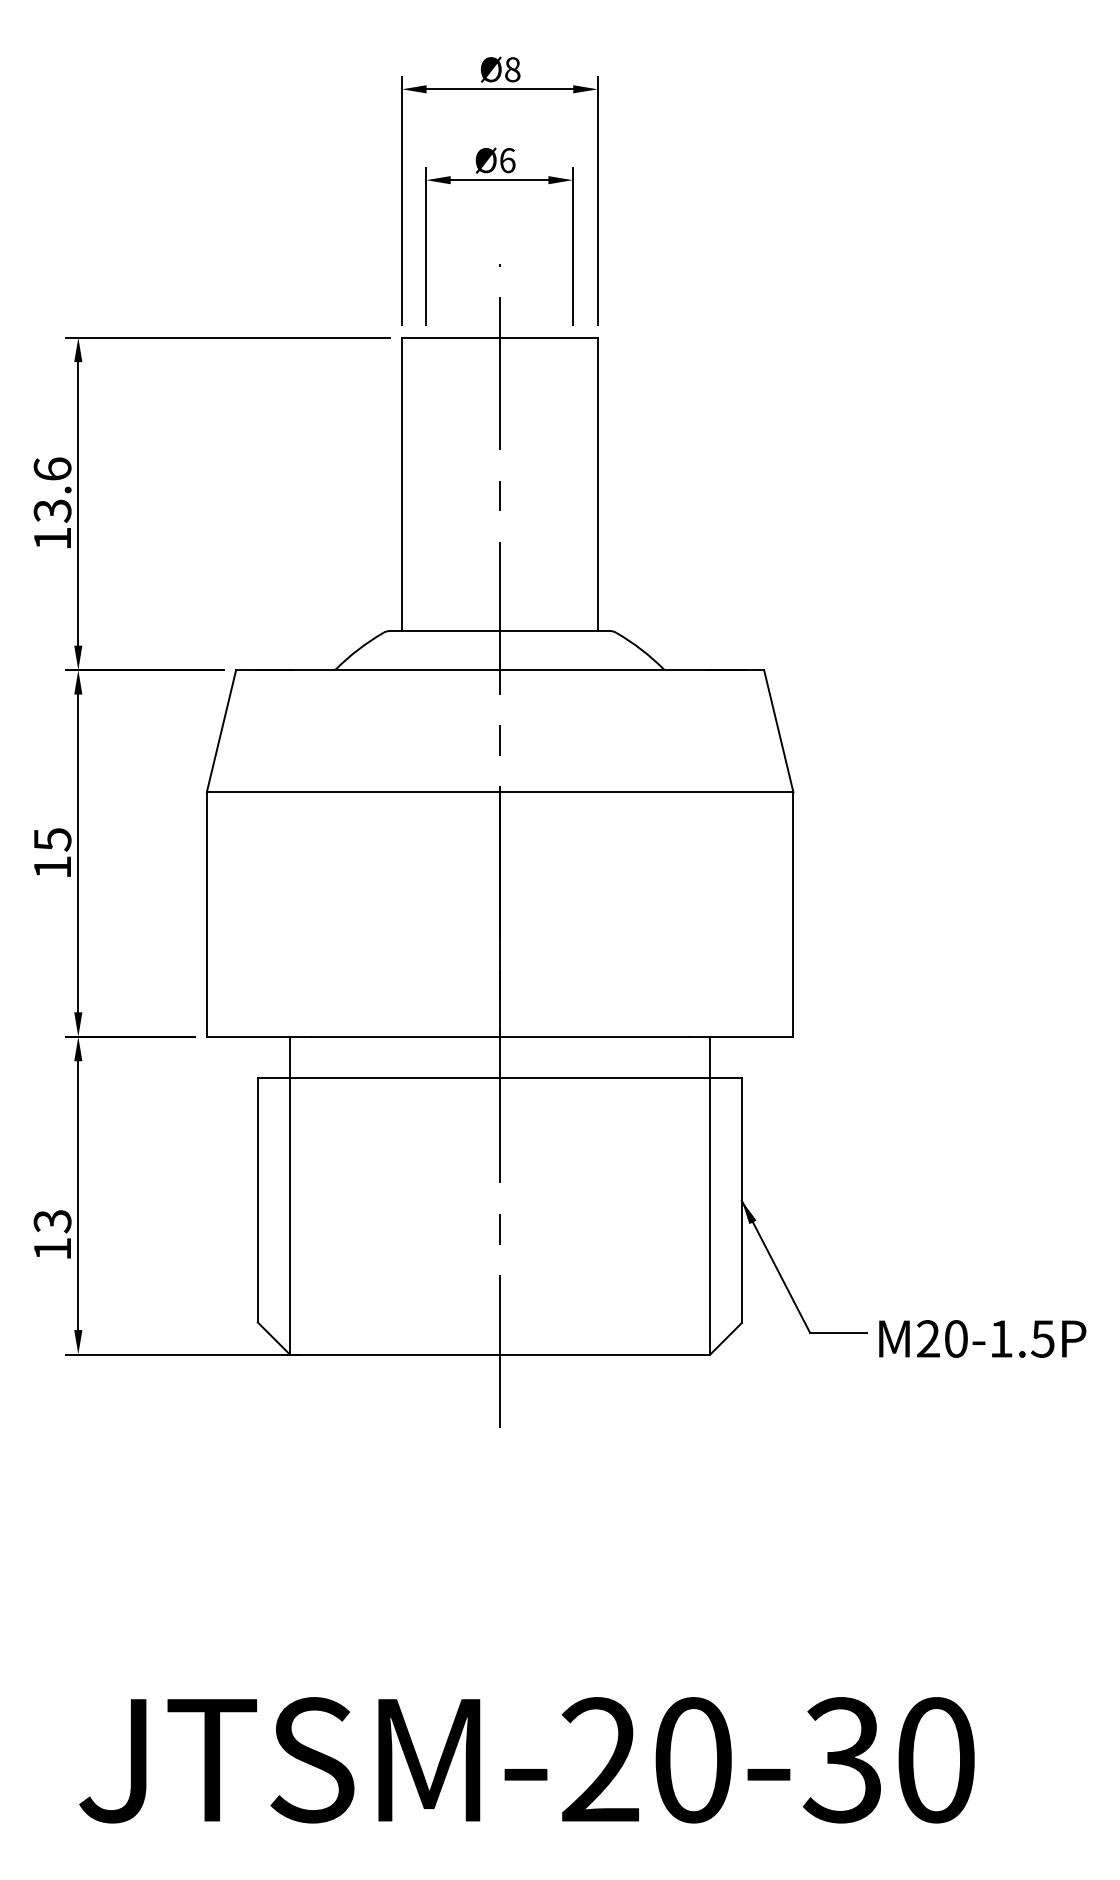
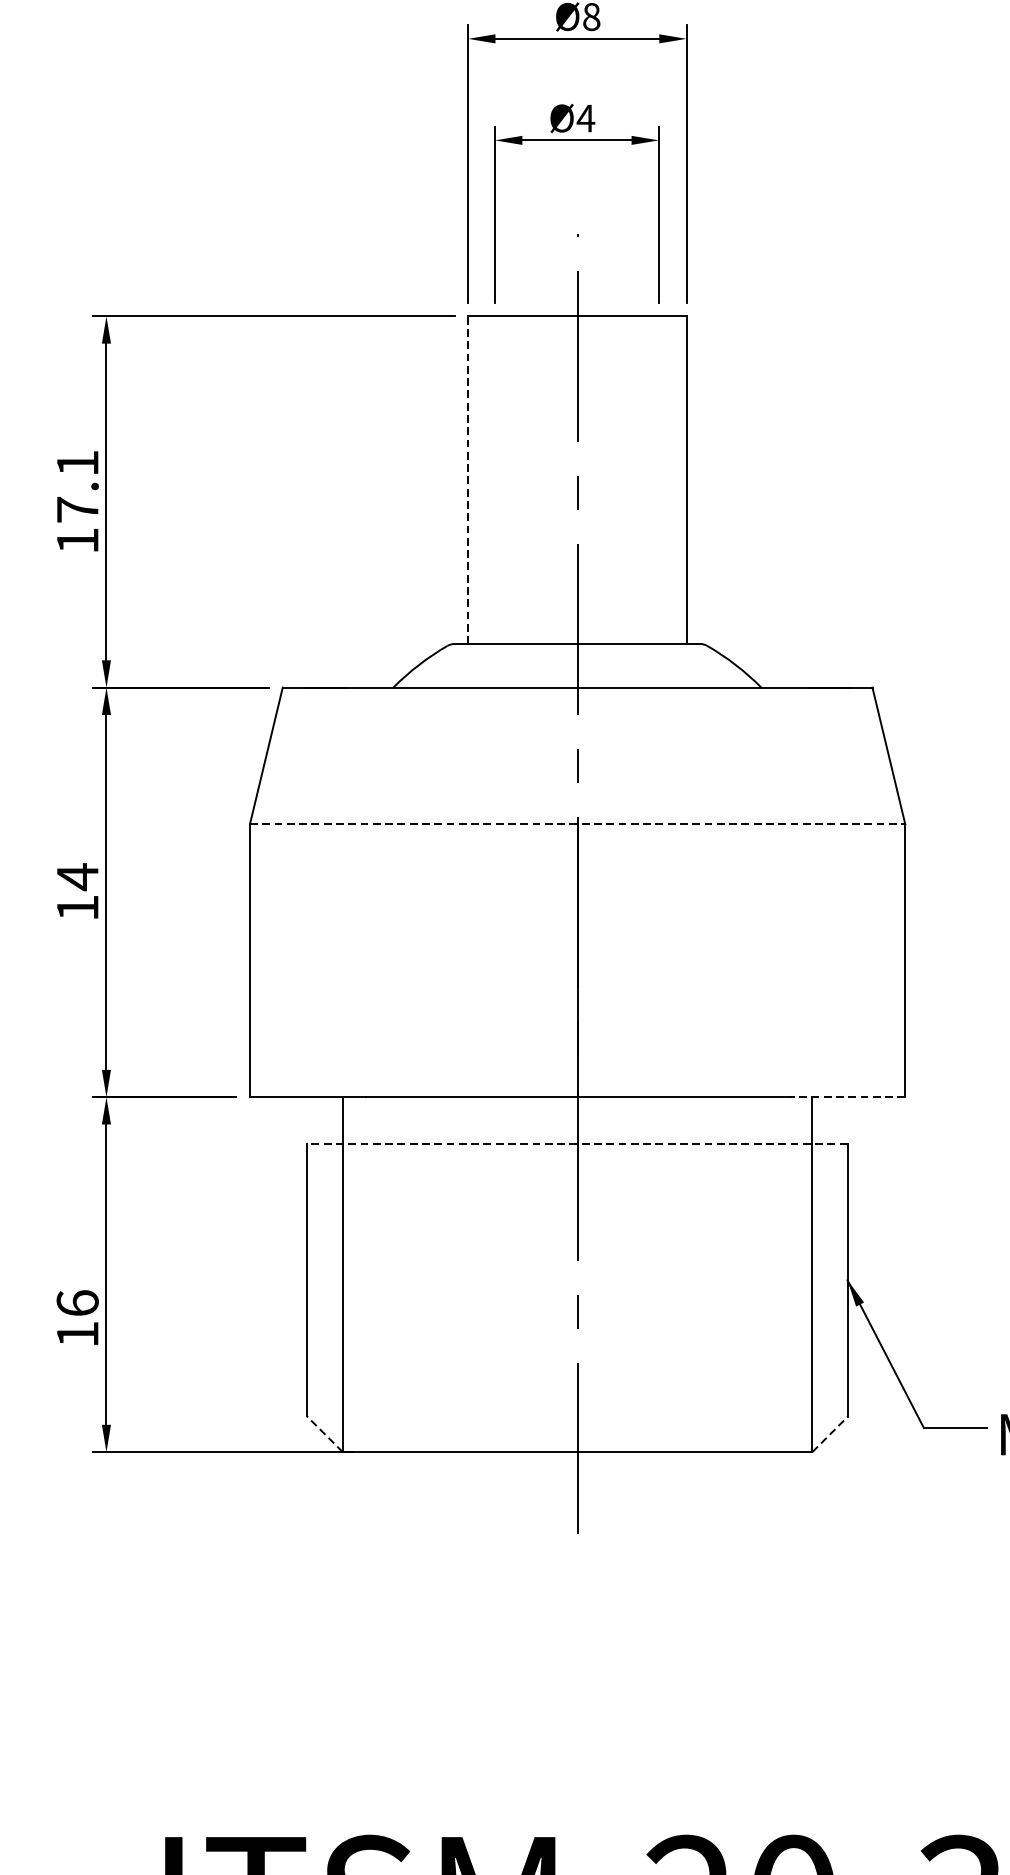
text: (507, 160) -> (585, 118), Ø6 -> Ø4
line: (402, 484) -> (468, 480), solid -> dashed
text: (52, 490) -> (77, 487), 13.6 -> 17.1
line: (500, 792) -> (578, 824), solid -> dashed
text: (52, 839) -> (77, 876), 15 -> 14
line: (741, 1036) -> (847, 1096), solid -> dashed
line: (499, 1078) -> (576, 1143), solid -> dashed
text: (52, 1221) -> (77, 1303), 13 -> 16
line: (273, 1338) -> (324, 1434), solid -> dashed
line: (726, 1338) -> (830, 1434), solid -> dashed

